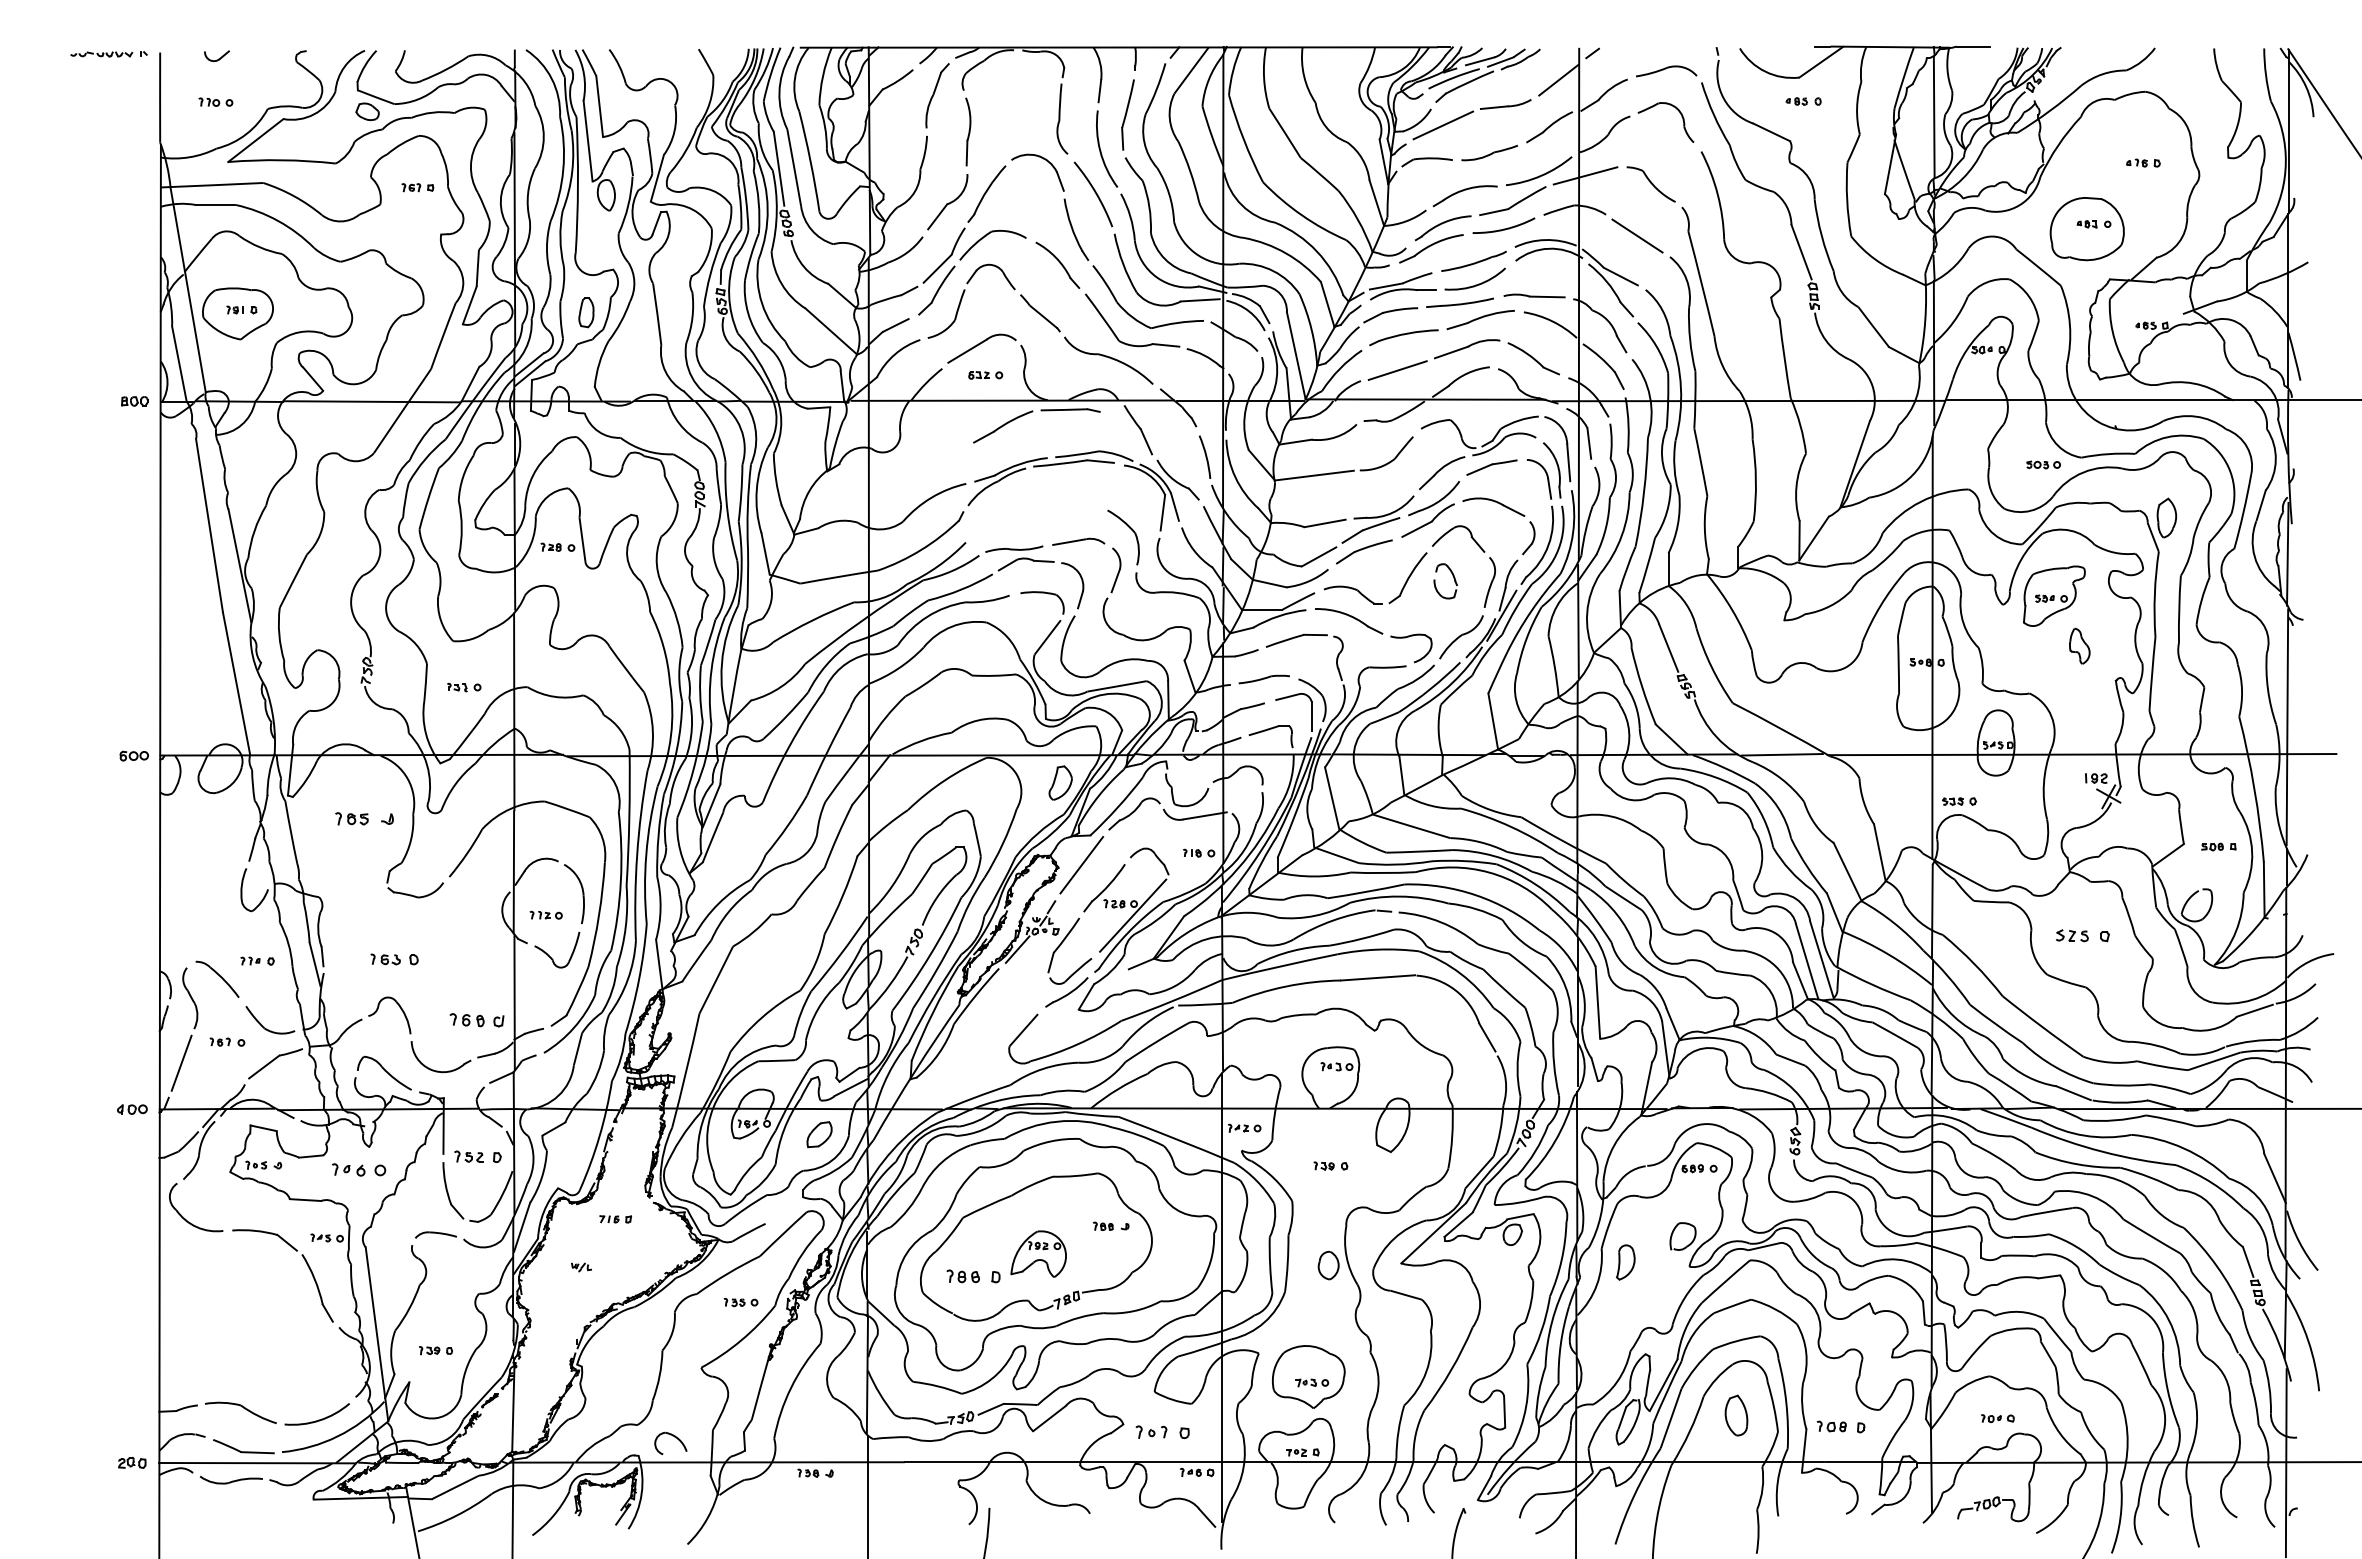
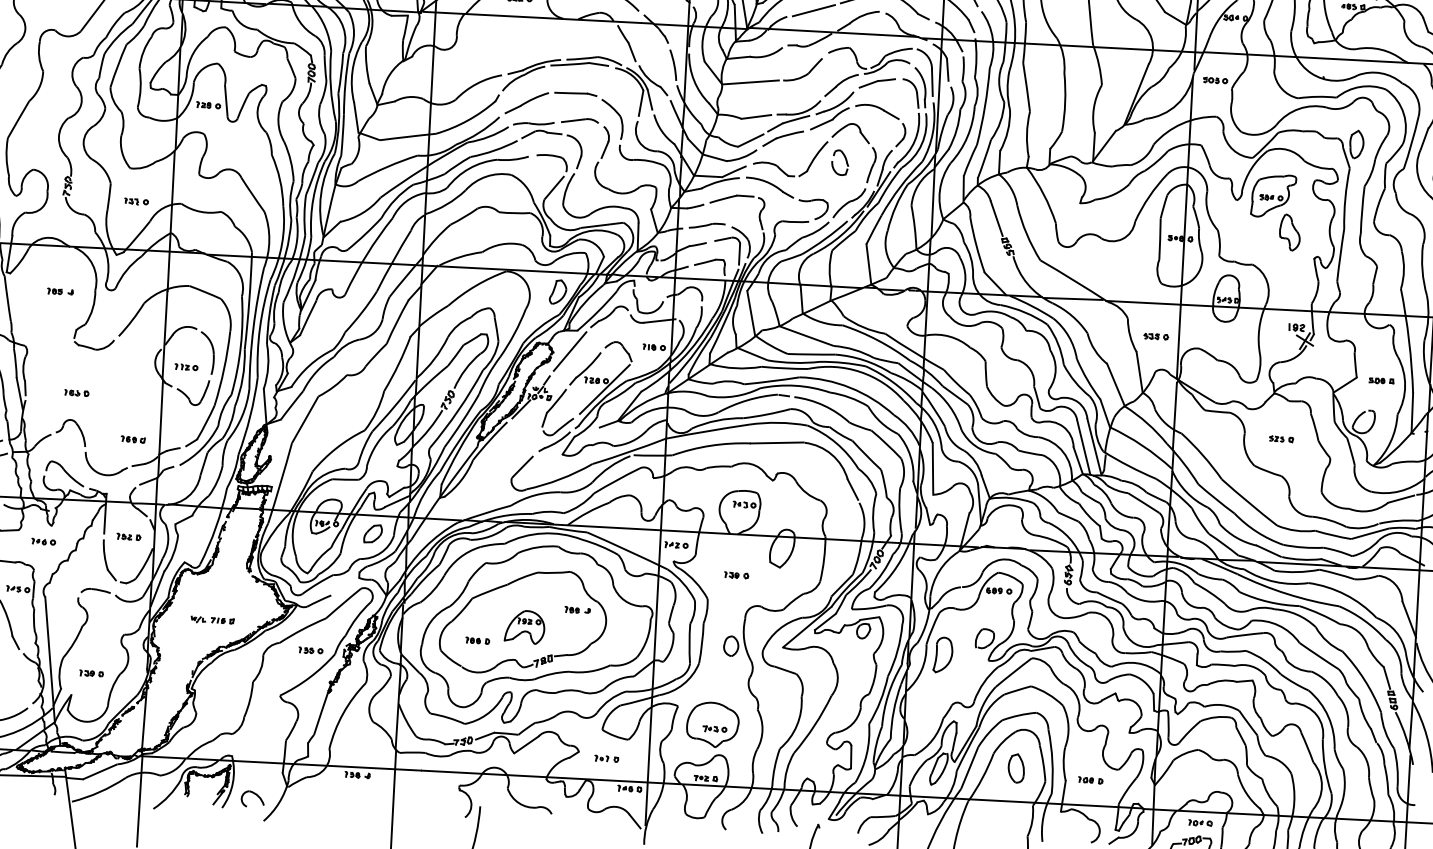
part: (1030, 413) -> (546, 94), moved
part: (2043, 464) -> (1215, 80), moved
part: (2079, 646) -> (1289, 232), size x1.43
part: (1959, 801) -> (1156, 336), moved
part: (363, 818) -> (59, 291), size x0.62
part: (2083, 935) -> (1281, 439), size x0.62
part: (394, 959) -> (76, 393), size x0.71
part: (476, 1020) -> (132, 439), size x0.62
part: (477, 1156) -> (128, 536), size x0.71
part: (359, 1169) -> (43, 541), size x0.62
part: (615, 1219) -> (222, 620), moved
part: (1625, 1262) -> (942, 655), size x1.43
part: (973, 1276) -> (477, 640), size x0.62
part: (1997, 1418) -> (1200, 823), moved
part: (1840, 1426) -> (1090, 780), size x0.71
part: (1162, 1431) -> (606, 758), size x0.62
part: (674, 1437) -> (255, 795), moved

